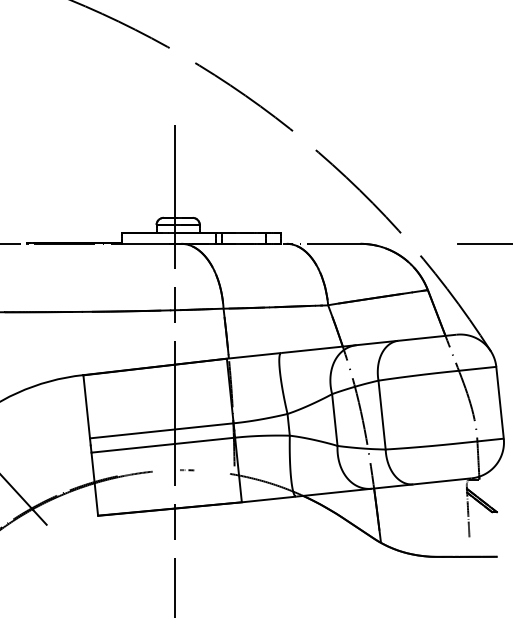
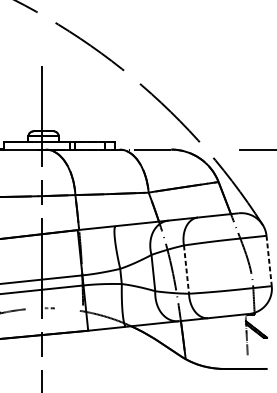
line: (500, 403) -> (269, 261), solid -> dashed
line: (382, 415) -> (186, 269), solid -> dashed

